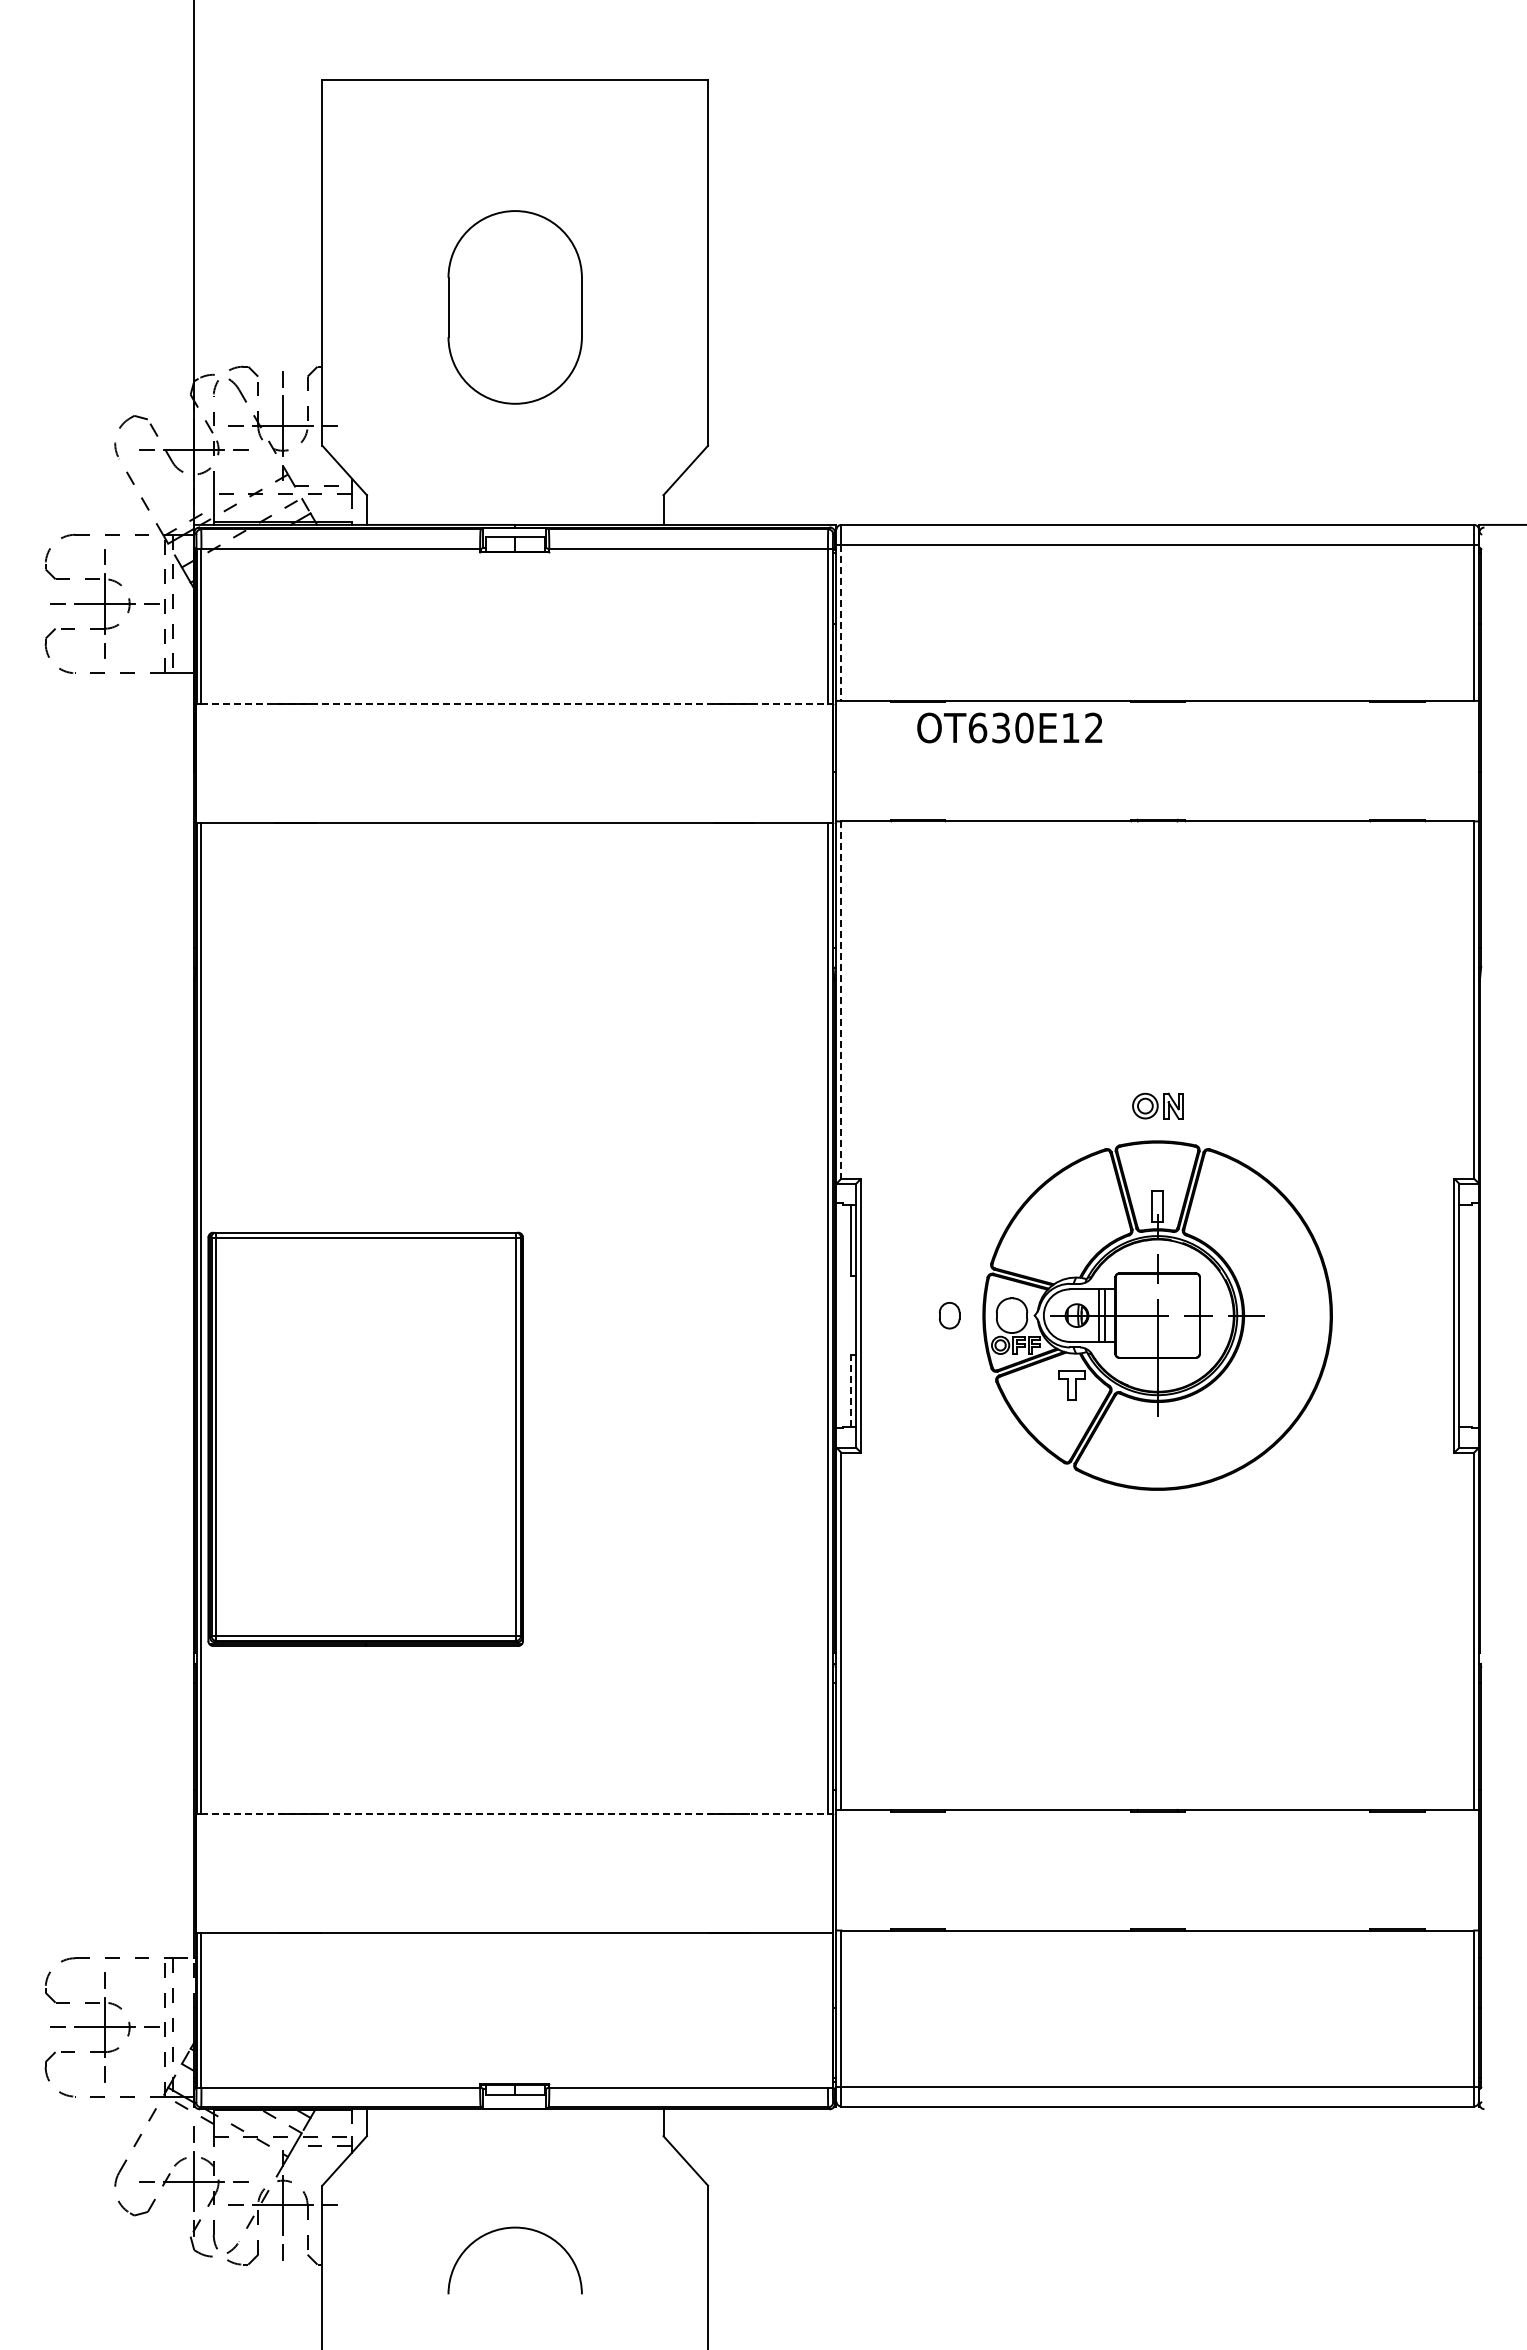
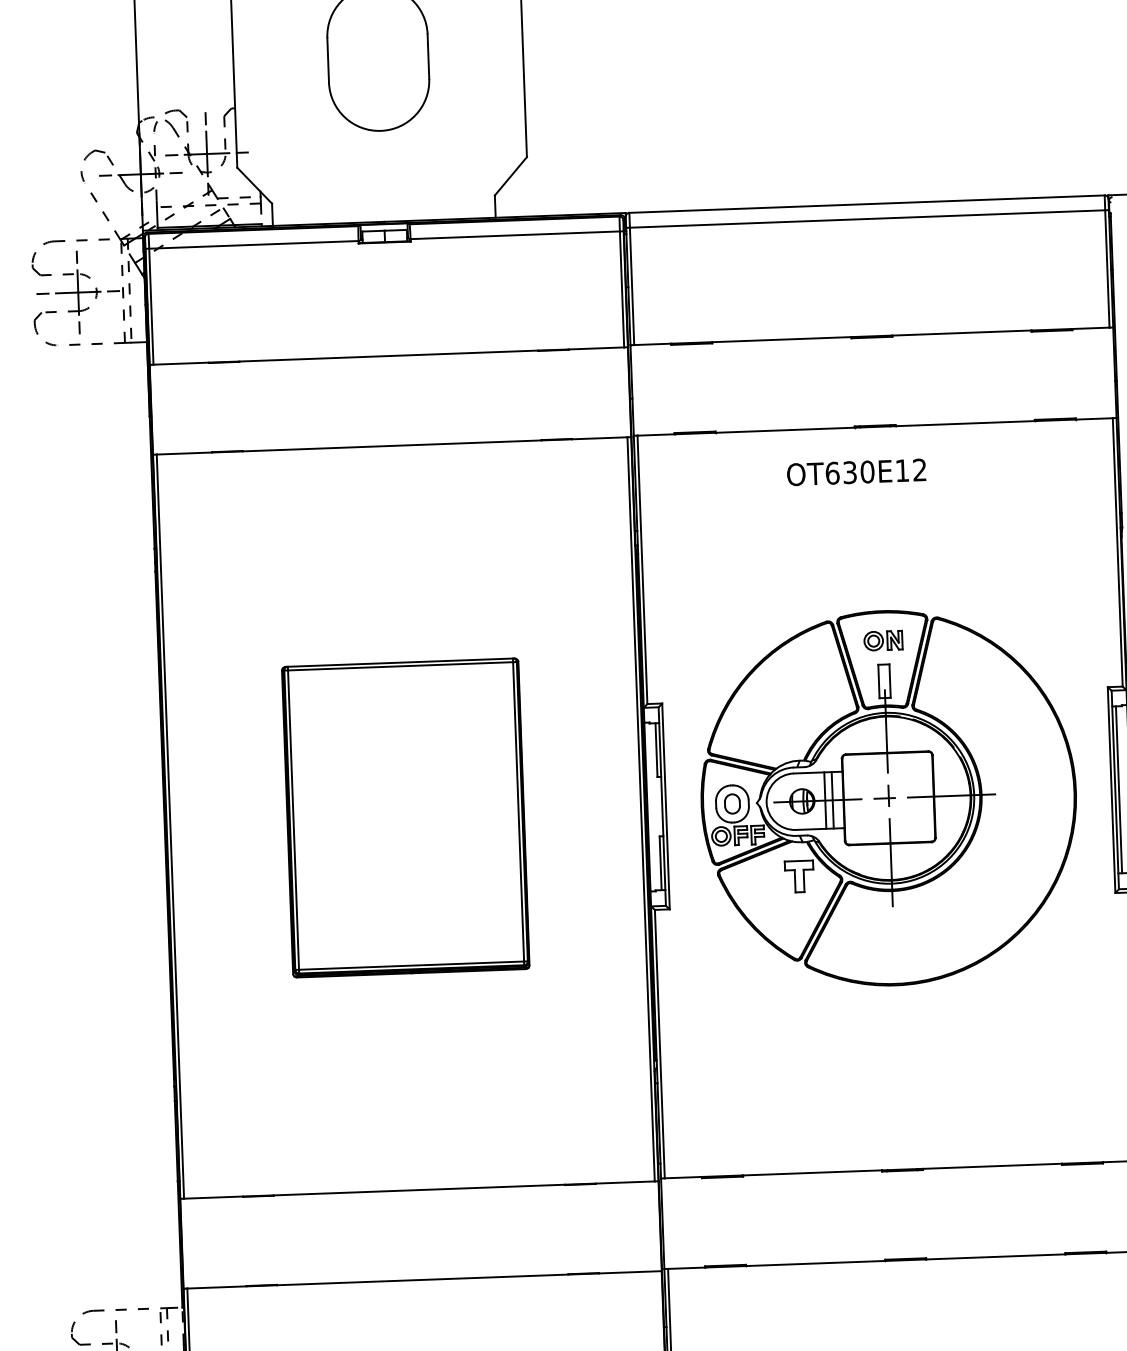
line: (841, 623) -> (632, 286), dashed -> solid
line: (515, 703) -> (389, 356), dashed -> solid
text: (1009, 727) -> (856, 472), moved
line: (841, 1000) -> (642, 570), dashed -> solid
part: (1157, 1315) -> (888, 798), size x1.43
line: (1464, 1315) -> (1119, 789), added
line: (851, 1391) -> (660, 863), dashed -> solid
part: (365, 1438) -> (405, 817), moved
line: (515, 1813) -> (420, 1189), dashed -> solid

